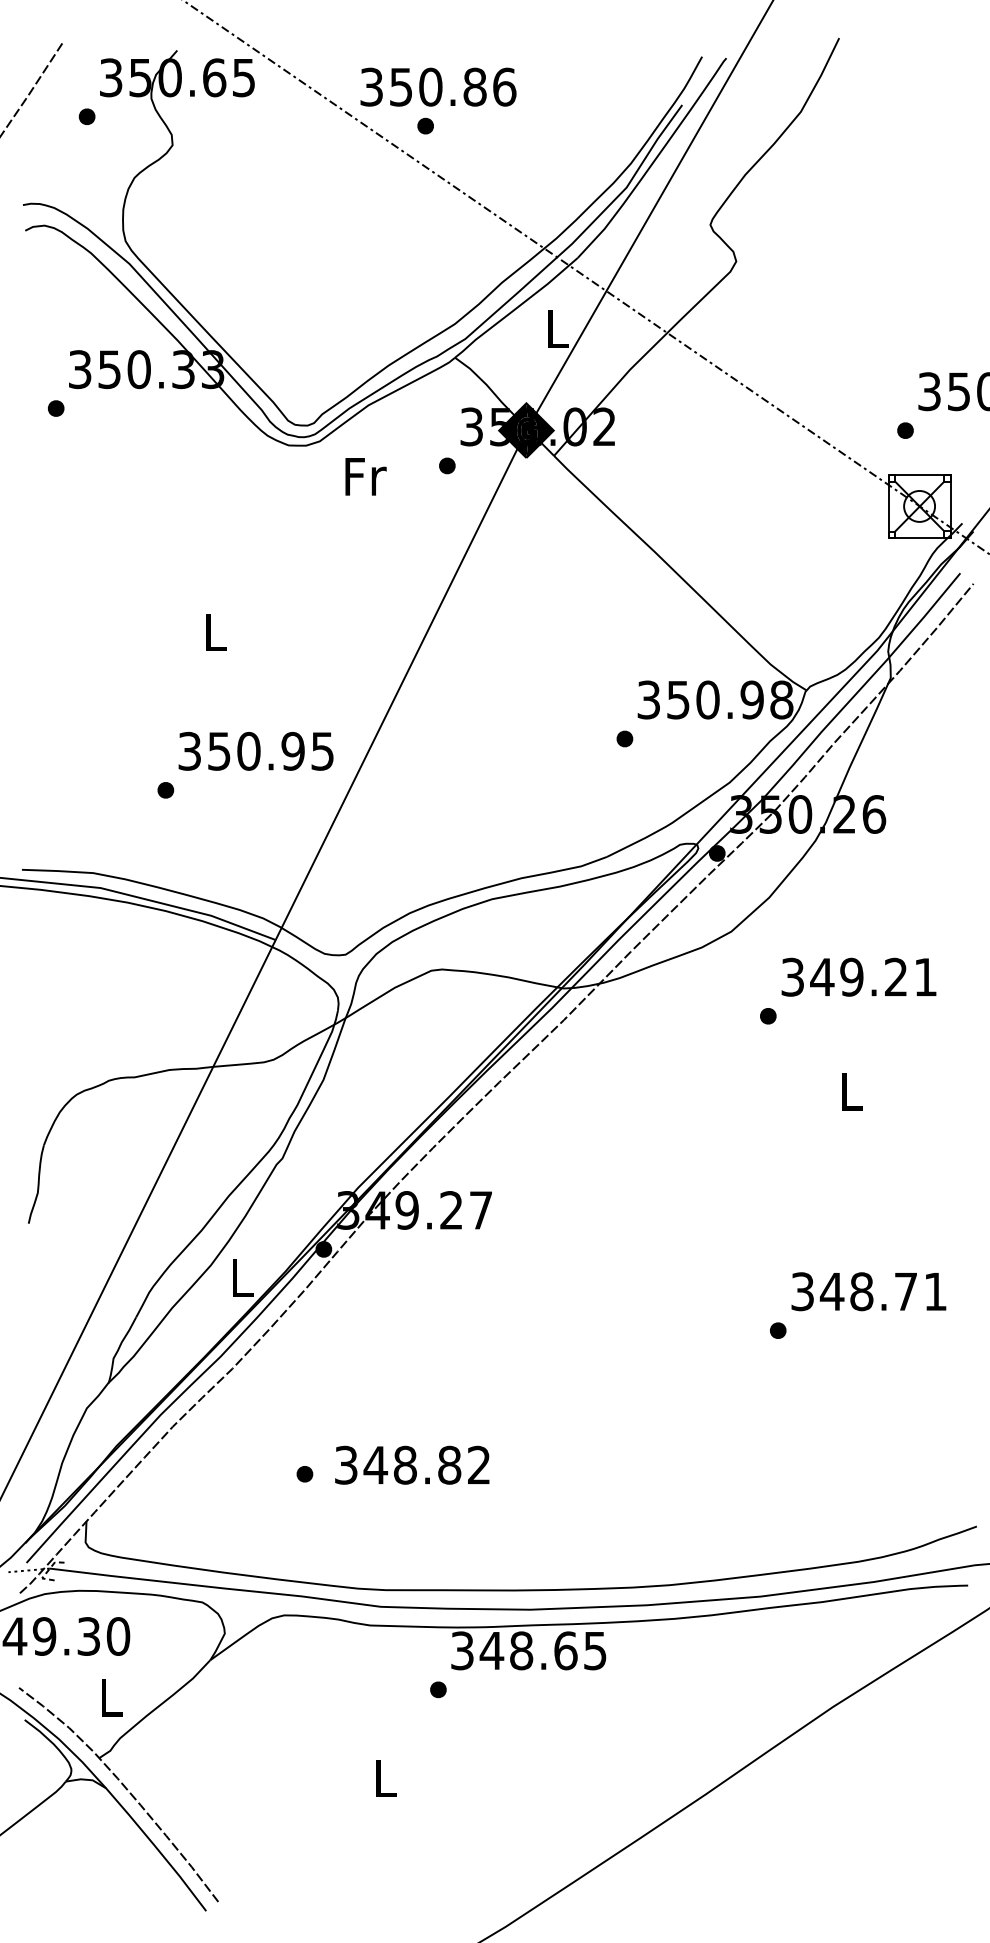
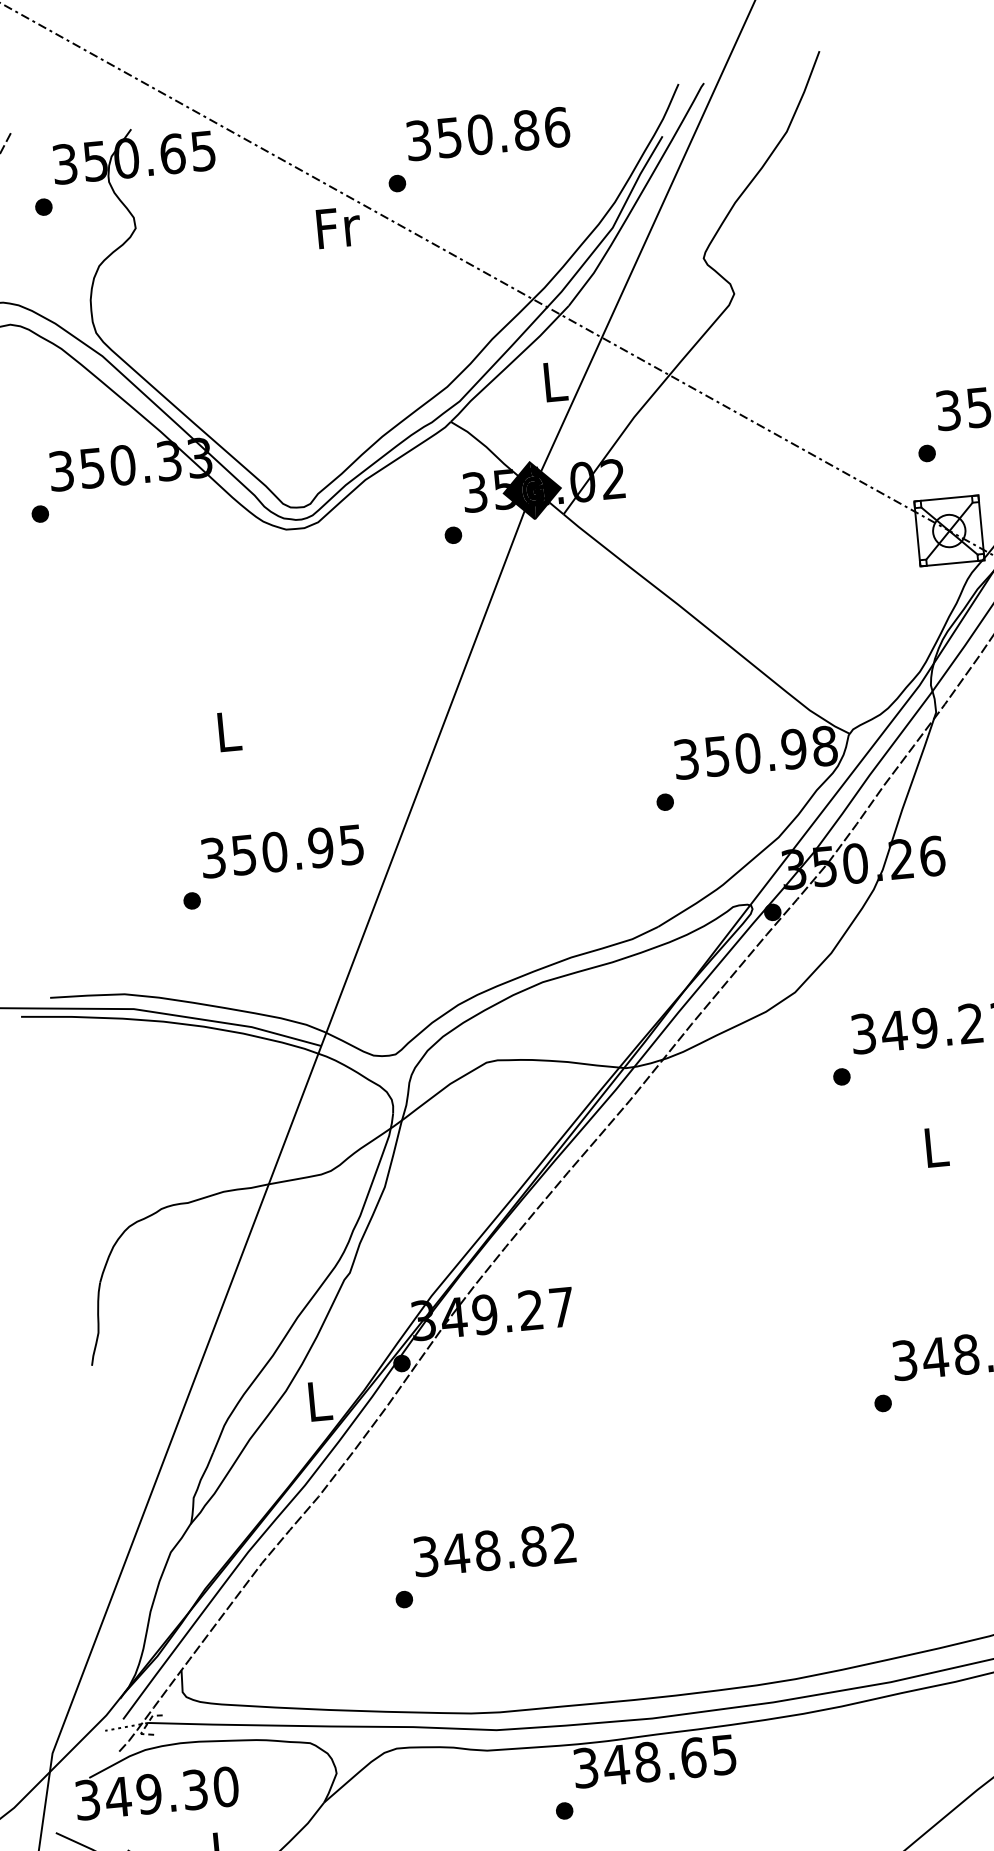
text: (438, 86) -> (488, 133), moved
text: (365, 476) -> (338, 227), moved
text: (412, 1464) -> (494, 1549), moved

